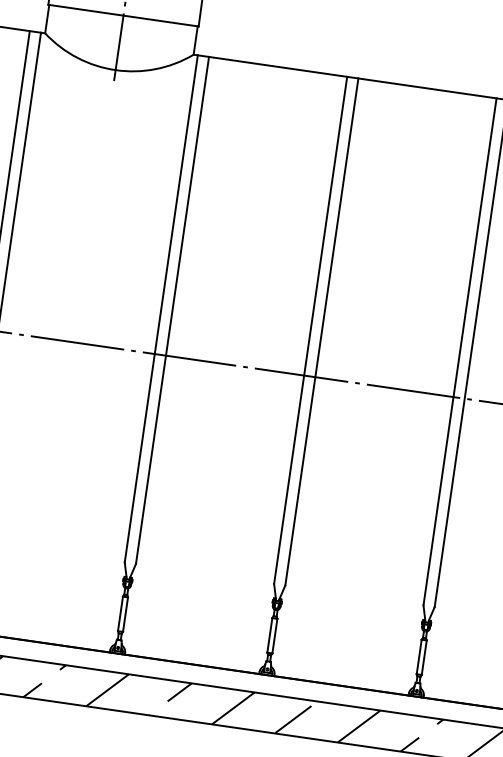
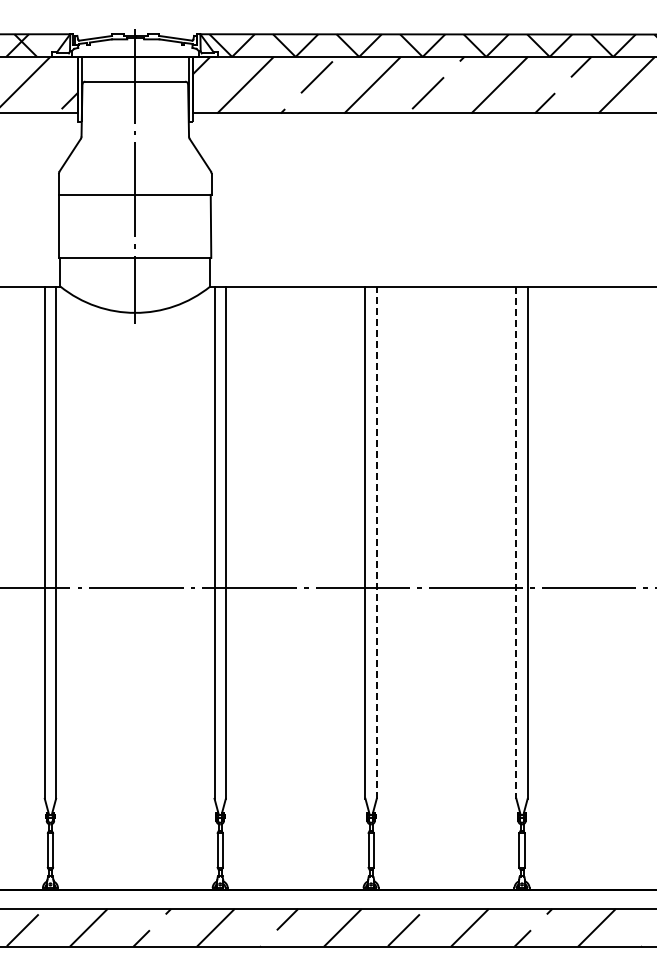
line: (321, 331) -> (376, 542), solid -> dashed
line: (460, 352) -> (516, 543), solid -> dashed

